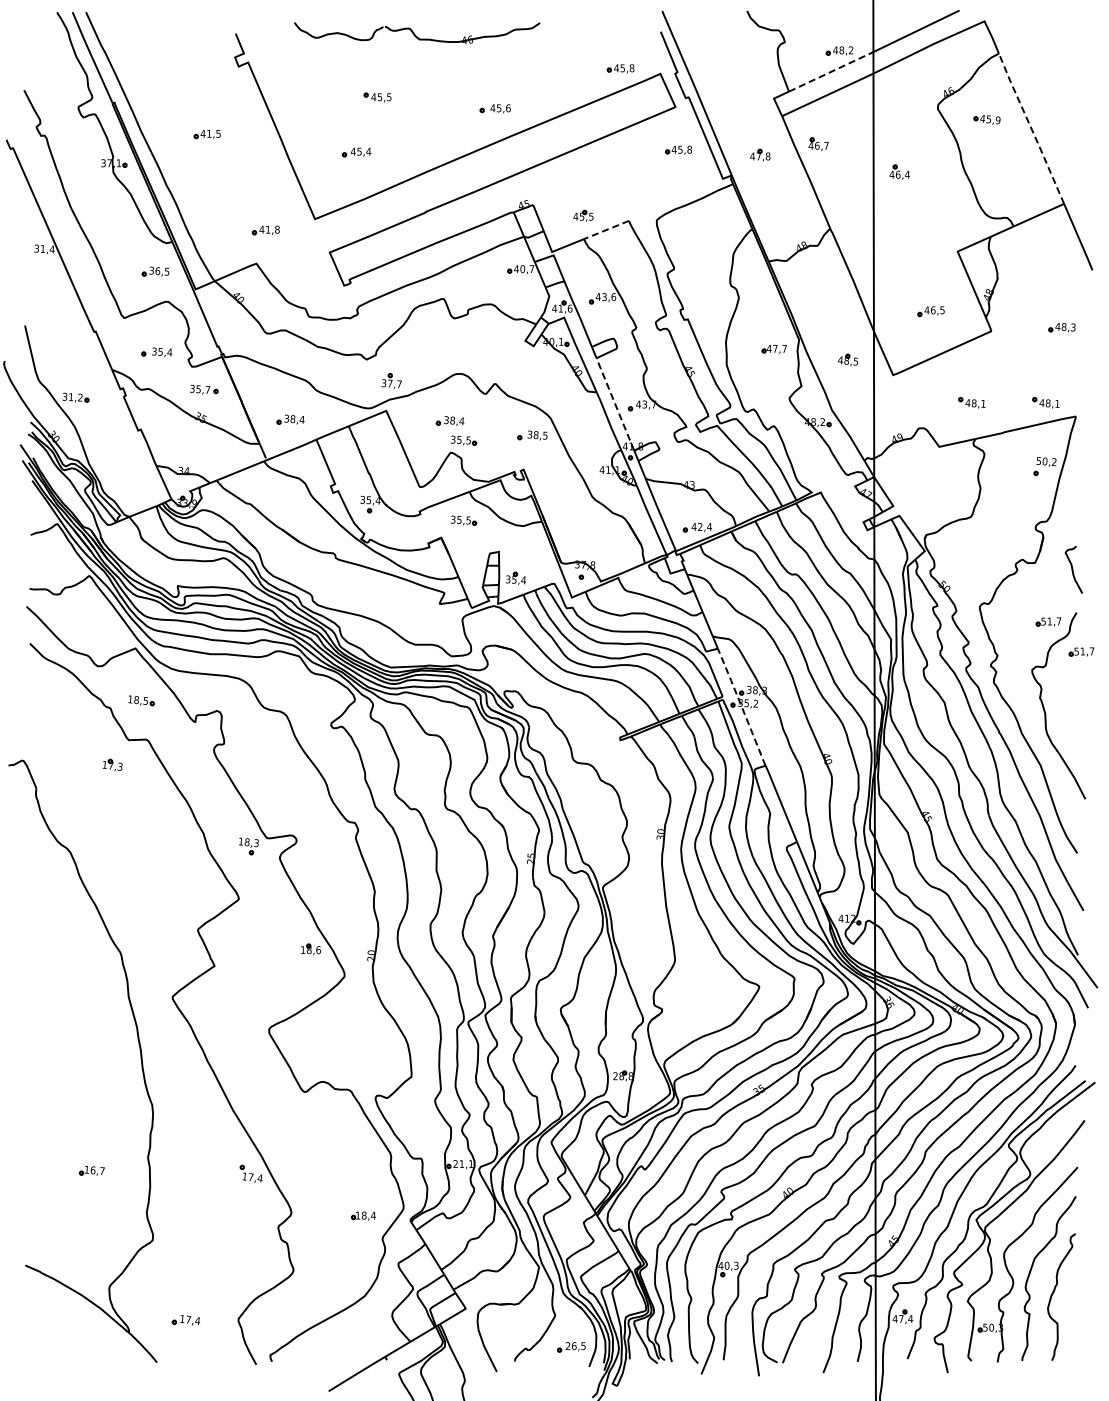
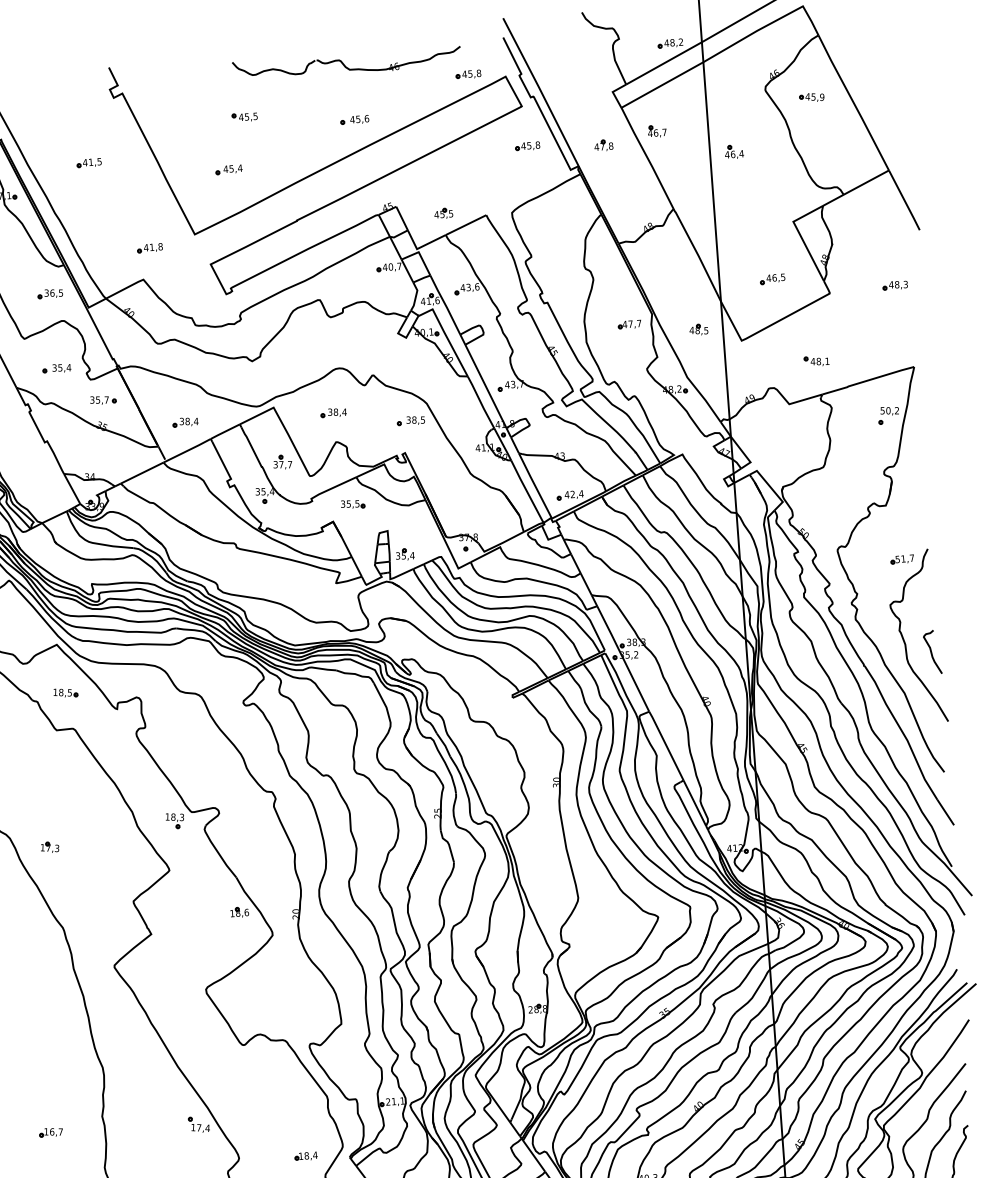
part: (417, 33) -> (347, 64), moved
line: (831, 71) -> (664, 63), dashed -> solid
line: (1031, 128) -> (853, 102), dashed -> solid
line: (606, 230) -> (466, 225), dashed -> solid
part: (391, 380) -> (282, 461), moved
part: (1045, 402) -> (884, 355), removed
line: (615, 404) -> (485, 386), dashed -> solid
part: (463, 440) -> (347, 429), removed
curve: (1073, 569) -> (932, 652), moved
part: (1081, 651) -> (934, 584), removed
line: (741, 706) -> (623, 658), dashed -> solid
part: (112, 764) -> (49, 846), moved

